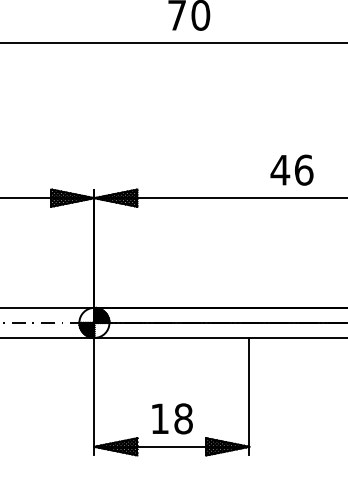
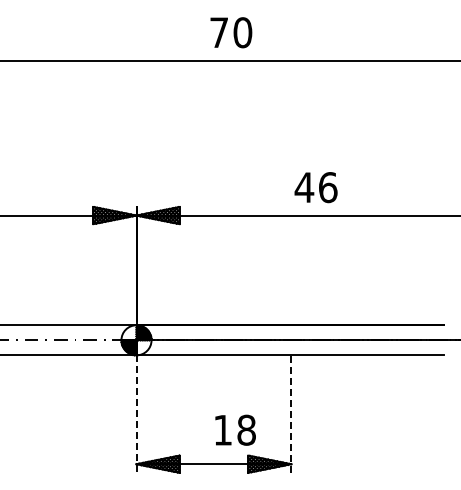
text: (291, 170) -> (315, 187), moved
line: (94, 397) -> (136, 414), solid -> dashed
line: (249, 397) -> (291, 414), solid -> dashed
text: (172, 418) -> (235, 429), moved

